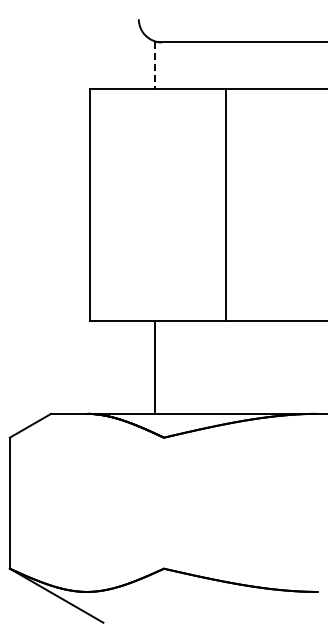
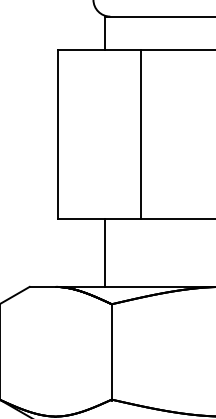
line: (155, 66) -> (105, 34), dashed -> solid
line: (225, 204) -> (140, 134), moved
line: (163, 503) -> (111, 352), added

